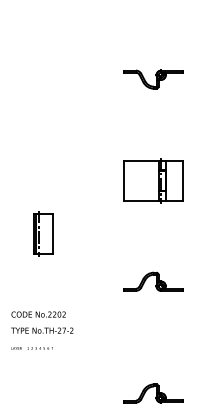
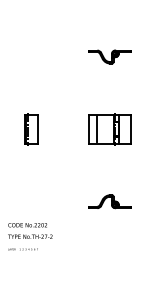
line: (136, 180) -> (97, 129), added
part: (43, 233) -> (31, 129), moved
part: (152, 393) -> (109, 281), removed

